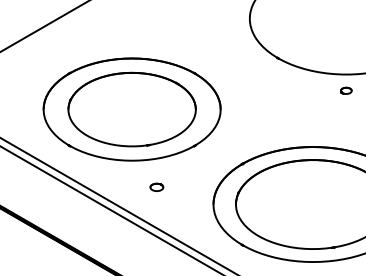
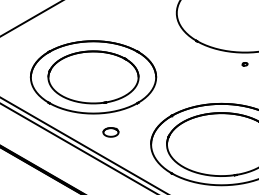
part: (346, 91) -> (245, 64), size x0.62
part: (156, 187) -> (110, 132), size x1.67

